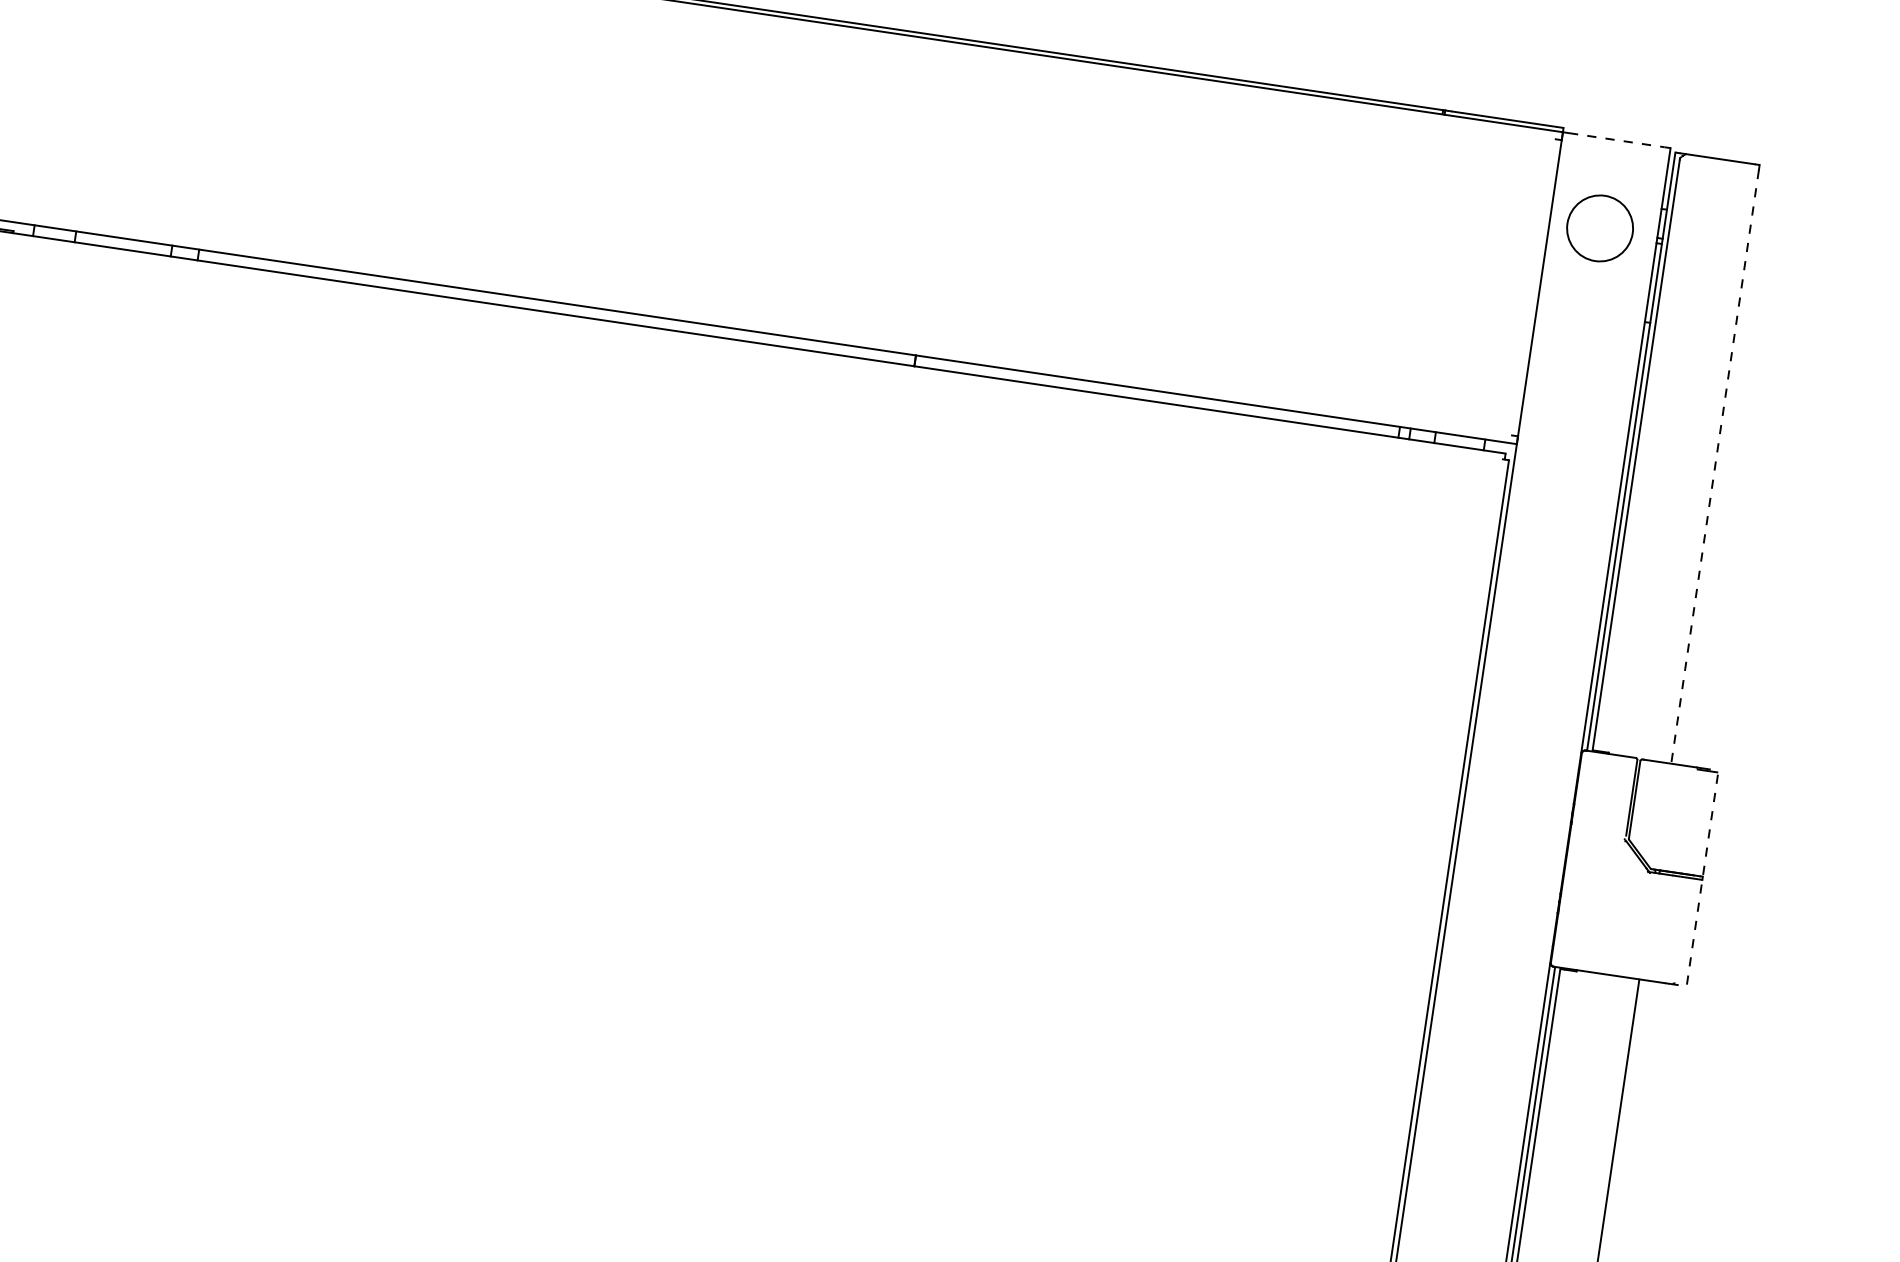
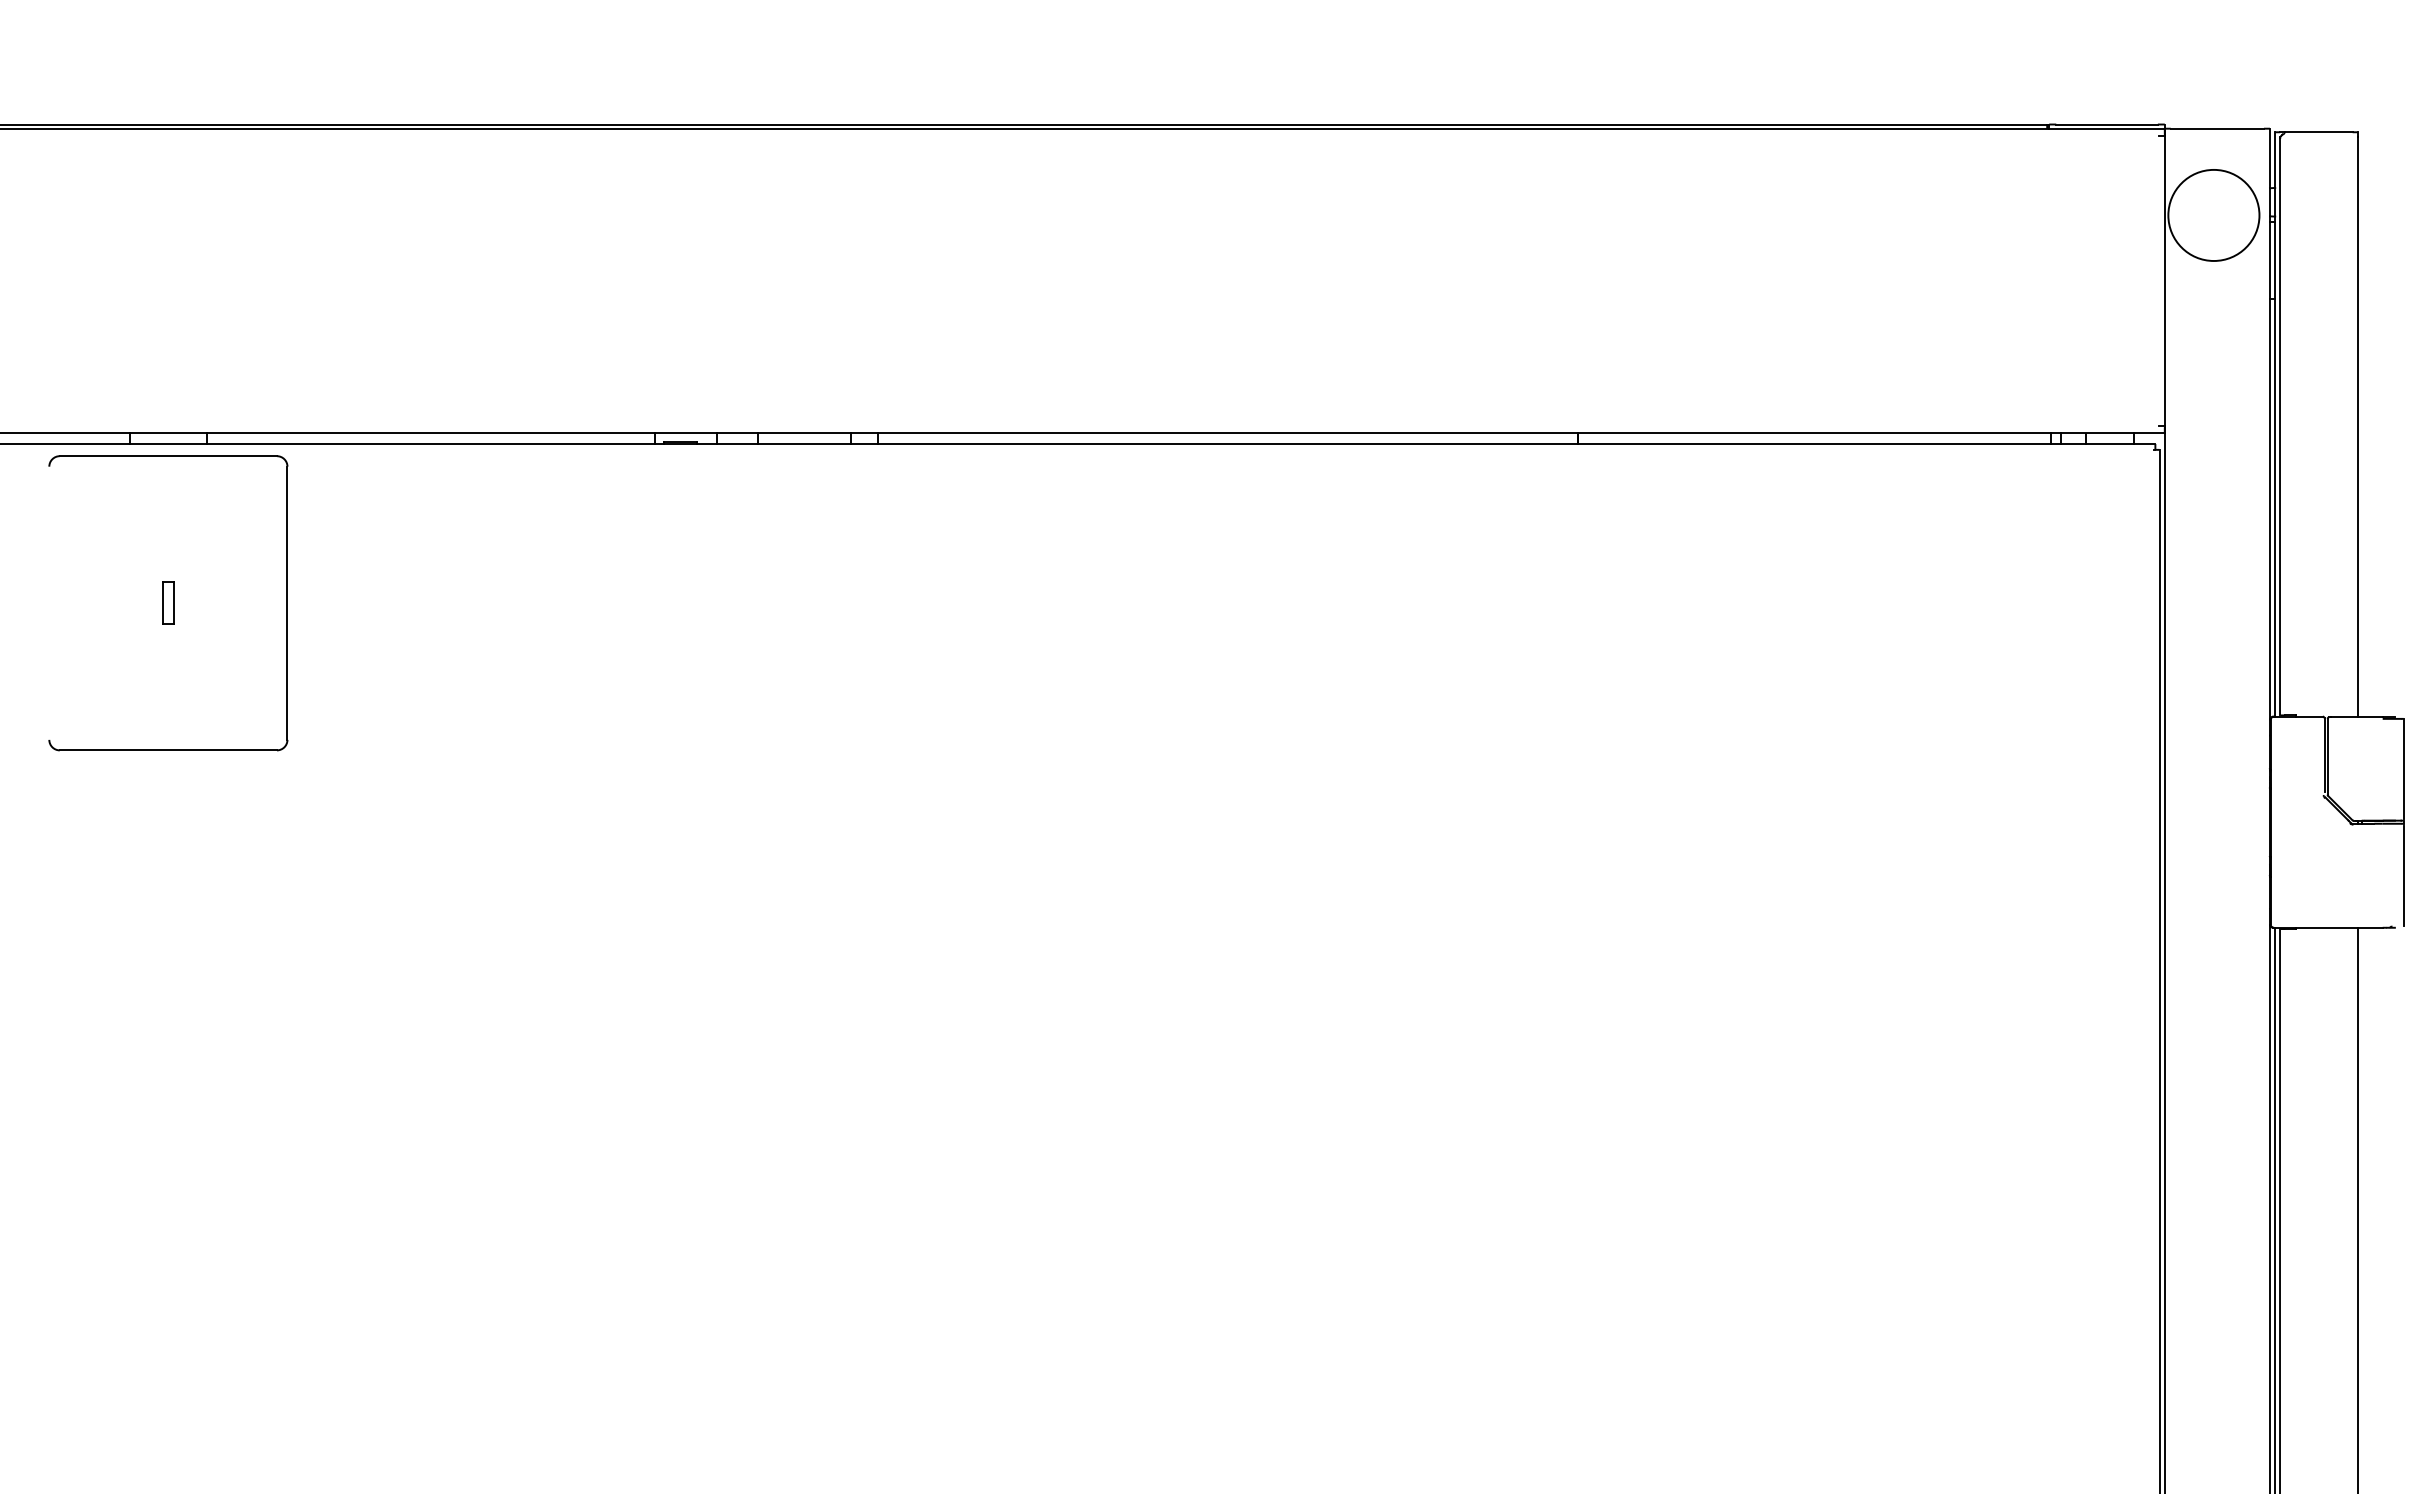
line: (1616, 139) -> (2217, 128), dashed -> solid
circle: (1599, 227) -> (2213, 214), size x1.43
line: (1715, 467) -> (2357, 427), dashed -> solid
line: (1710, 823) -> (2403, 768), dashed -> solid
line: (1694, 932) -> (2403, 875), dashed -> solid

